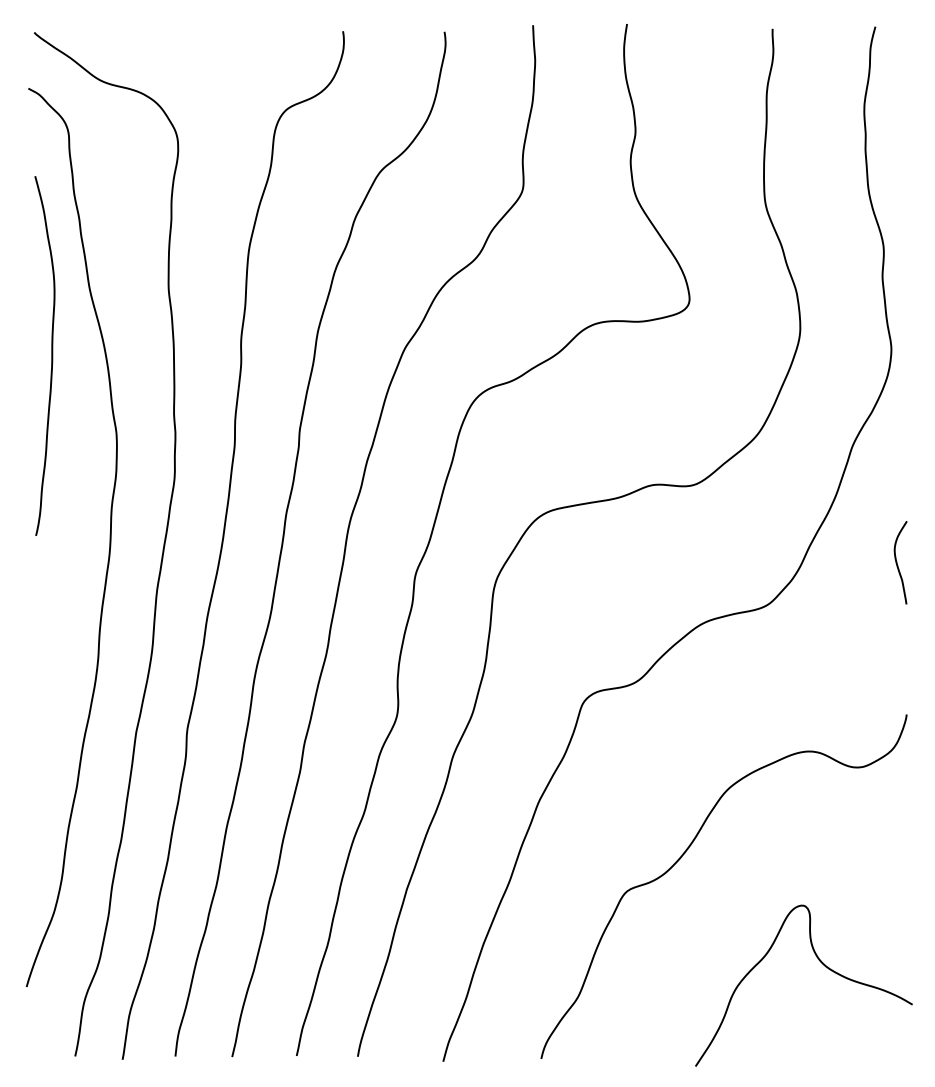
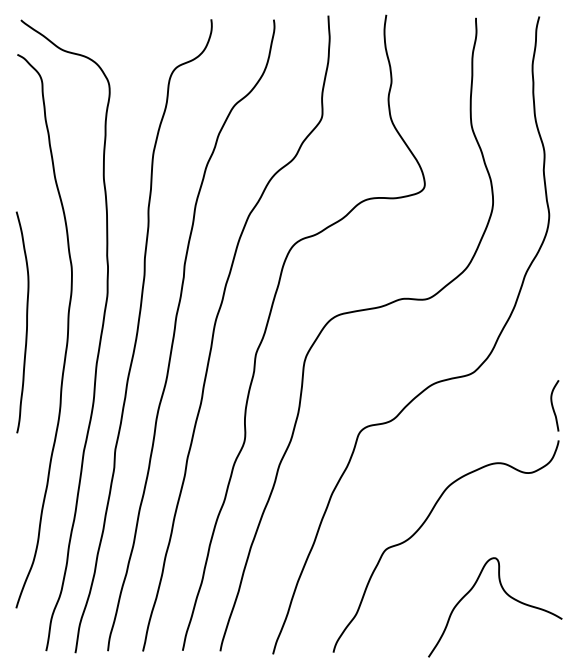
curve: (51, 356) -> (26, 322), moved
curve: (898, 562) -> (553, 405), moved

